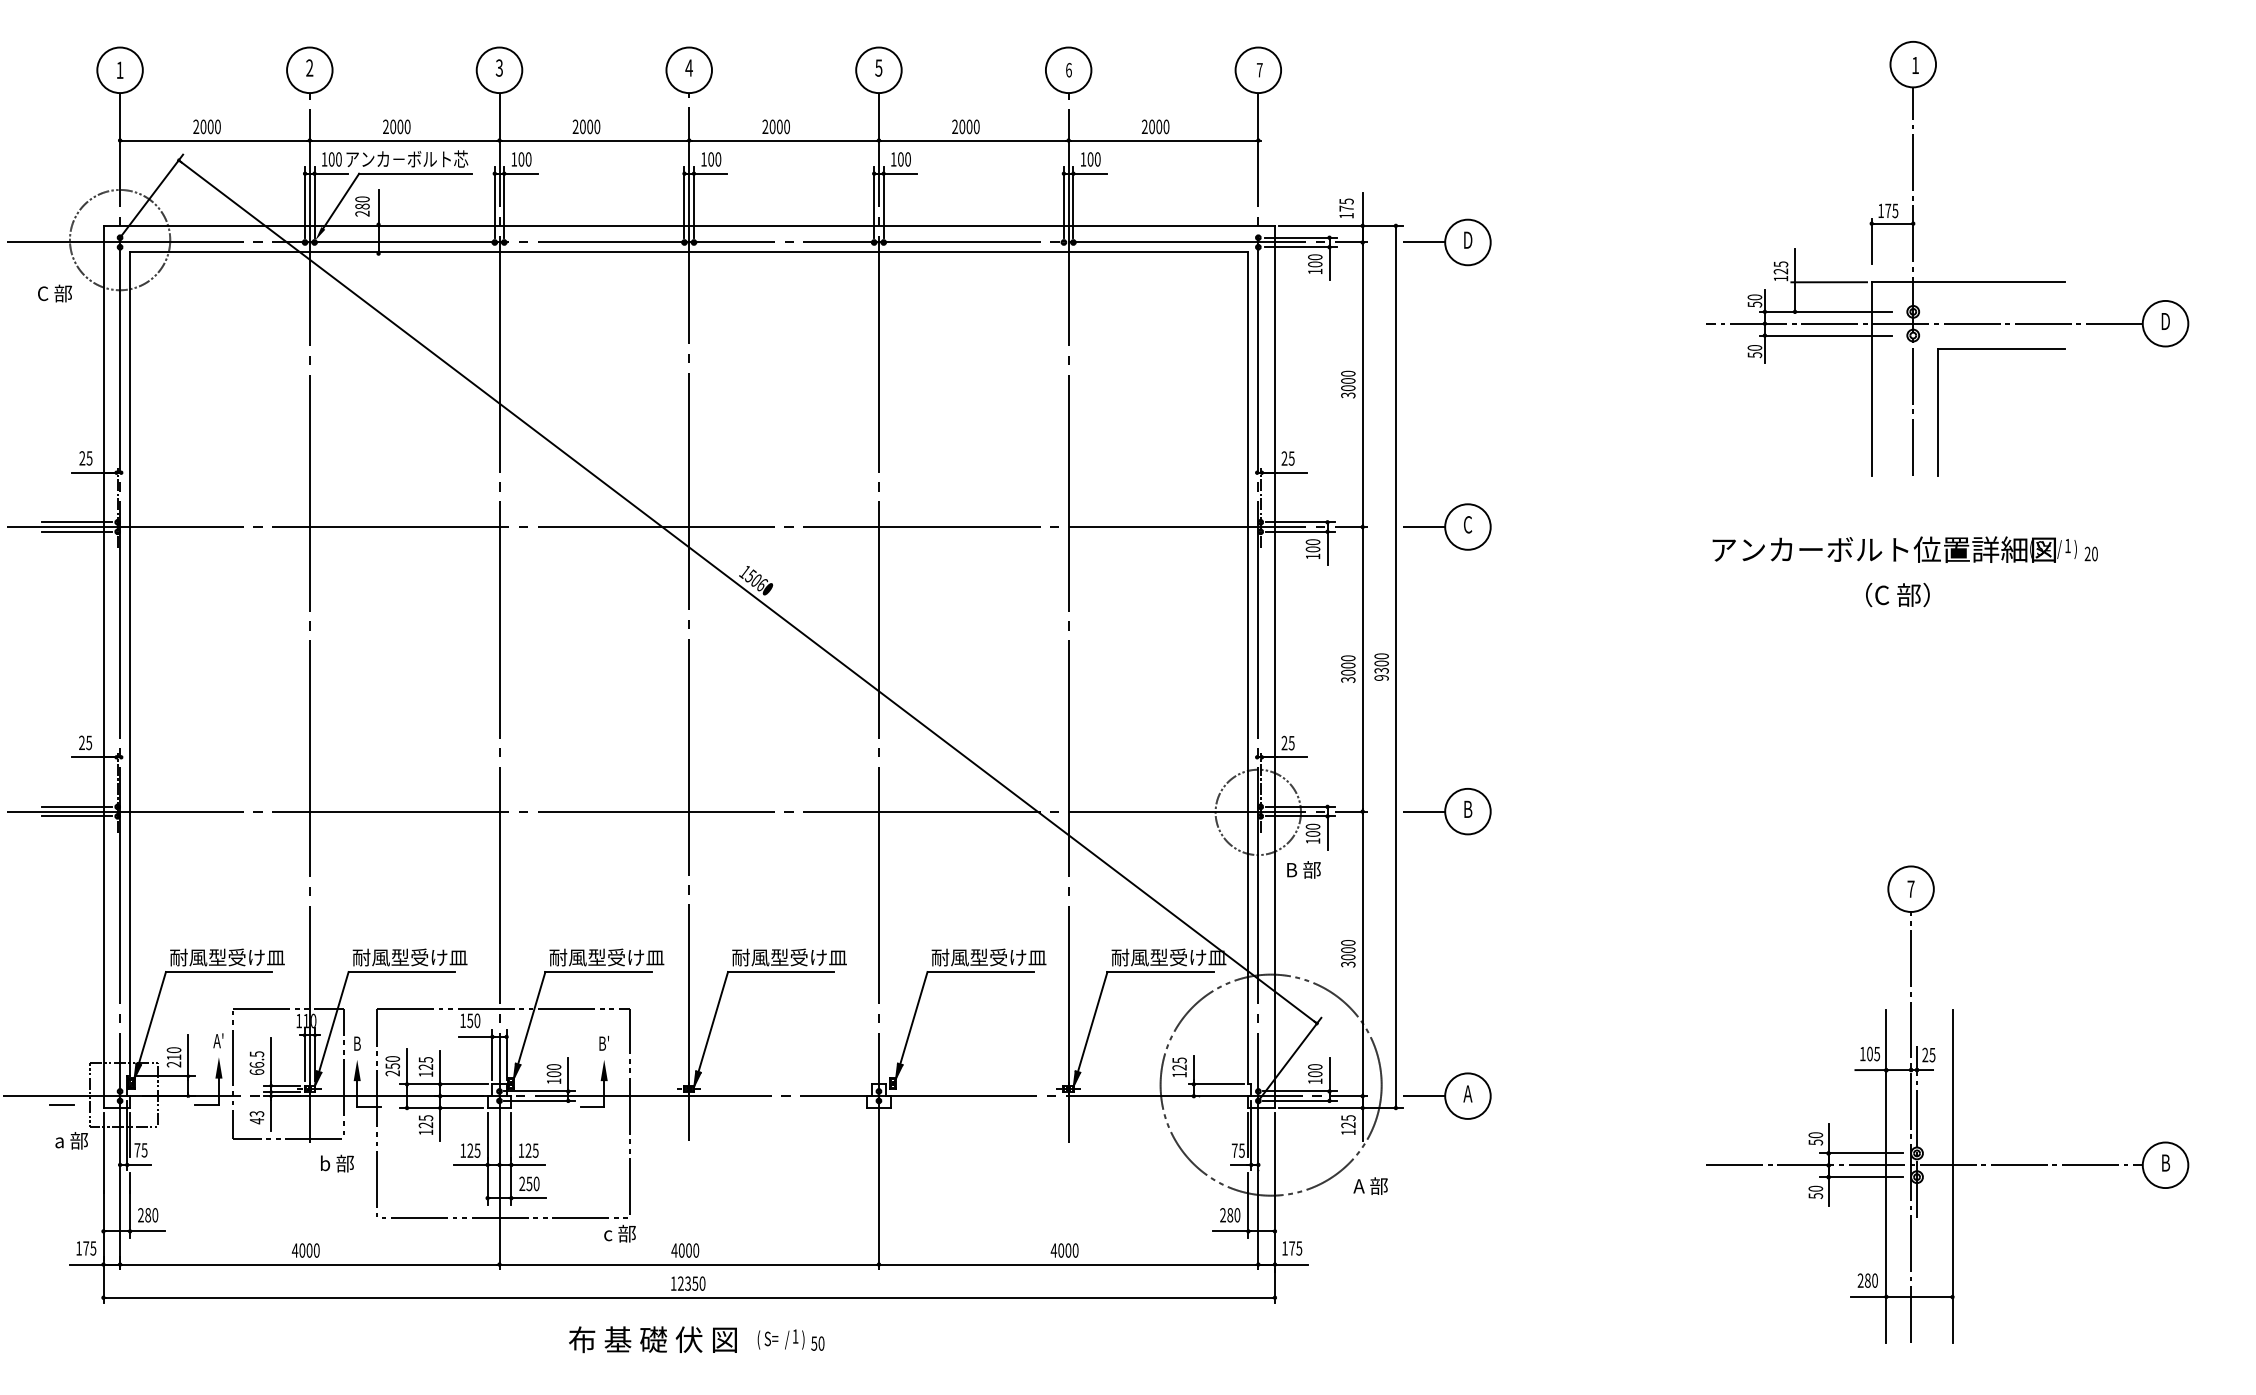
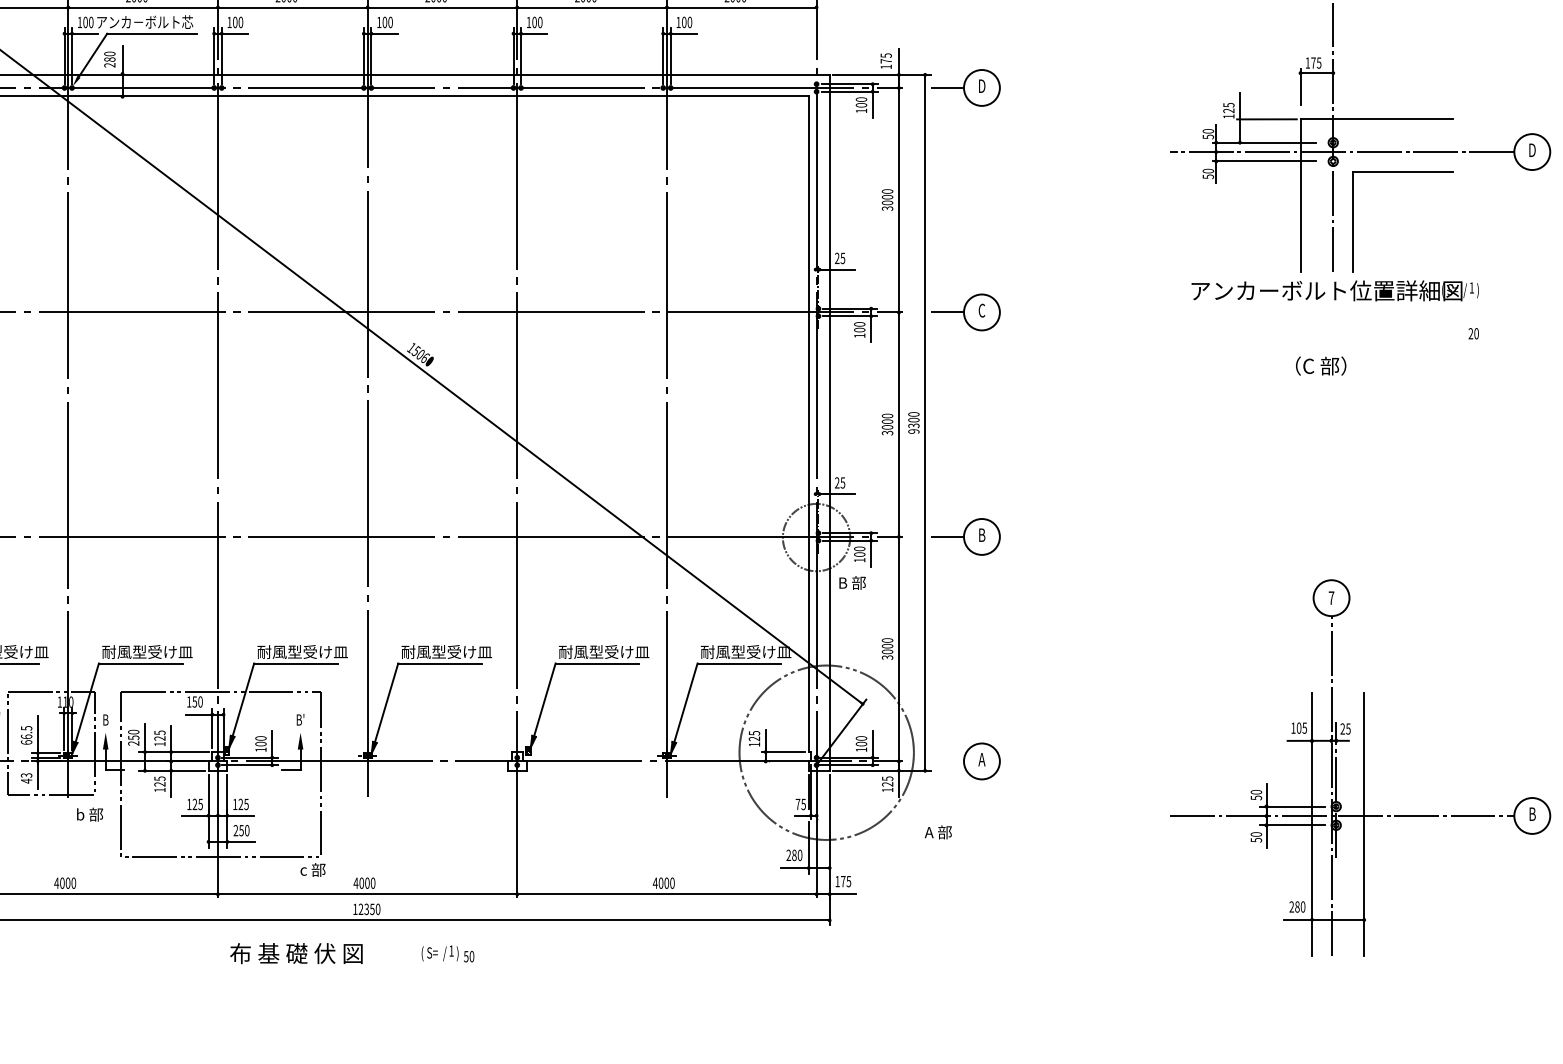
text: (1894, 549) -> (1335, 290), moved
line: (1424, 1096) -> (947, 761), removed
text: (1370, 1185) -> (938, 831), moved
text: (652, 1339) -> (296, 953), moved

